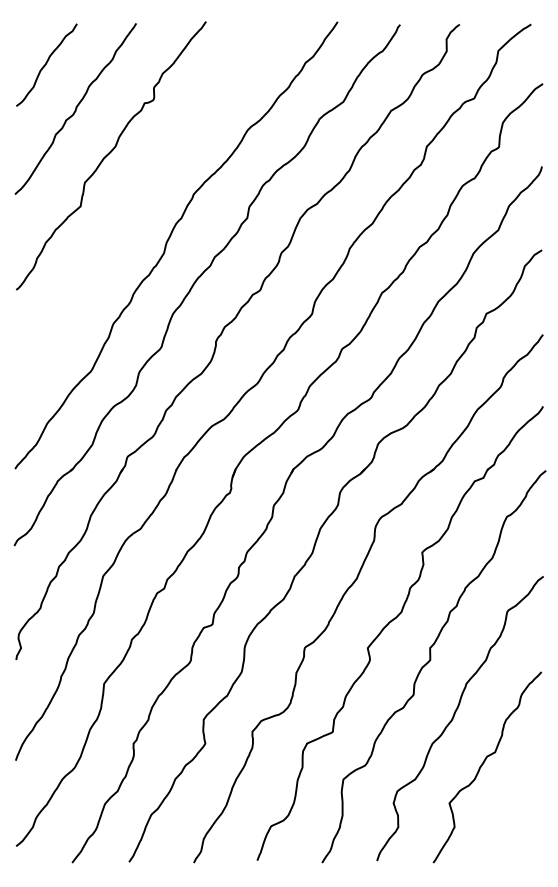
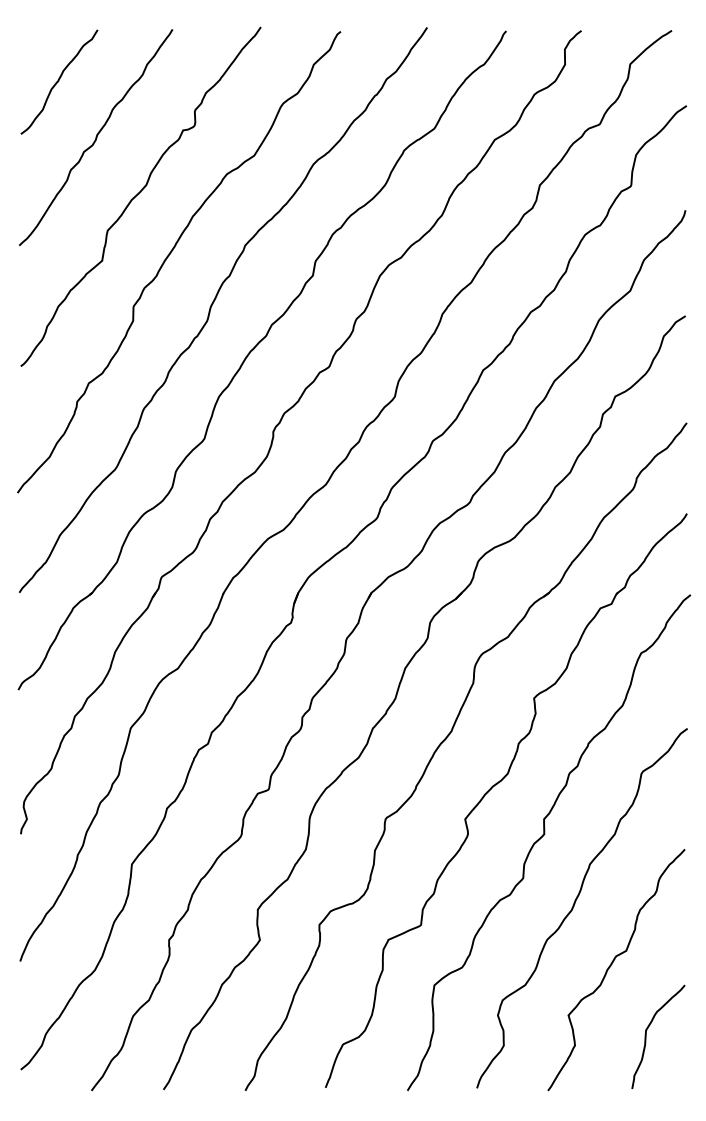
curve: (133, 203) -> (169, 256), added
curve: (511, 820) -> (646, 1036), added

